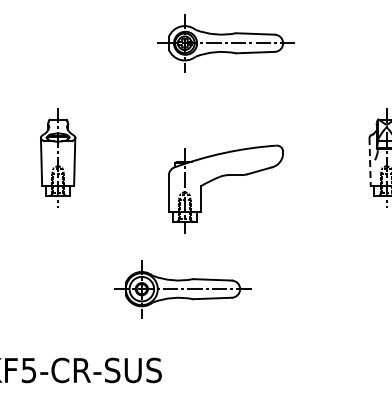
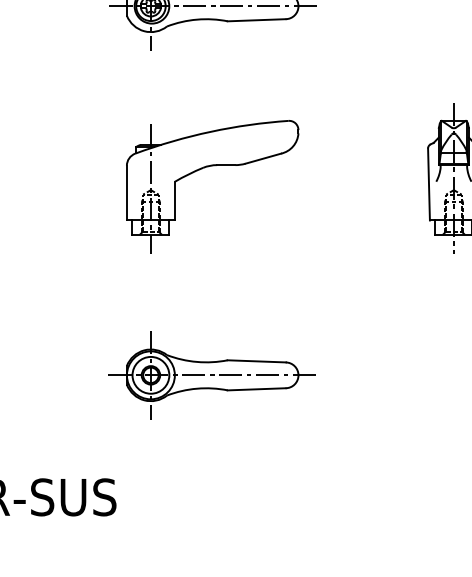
line: (370, 162) -> (429, 185), dashed -> solid
part: (221, 177) -> (205, 168), moved
part: (182, 289) -> (211, 375), moved

